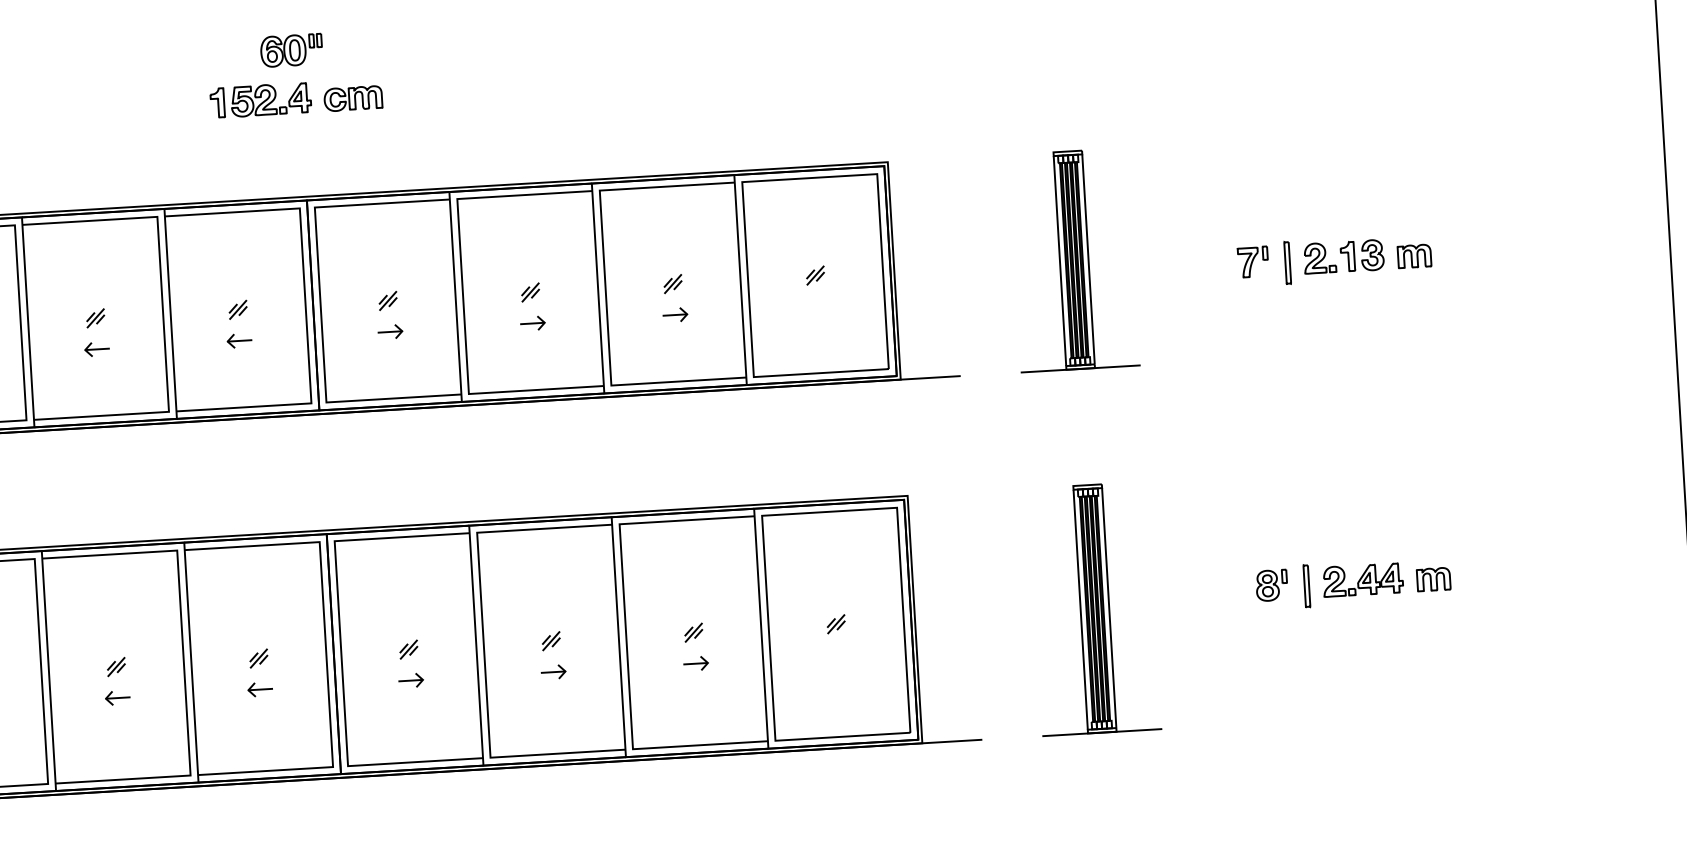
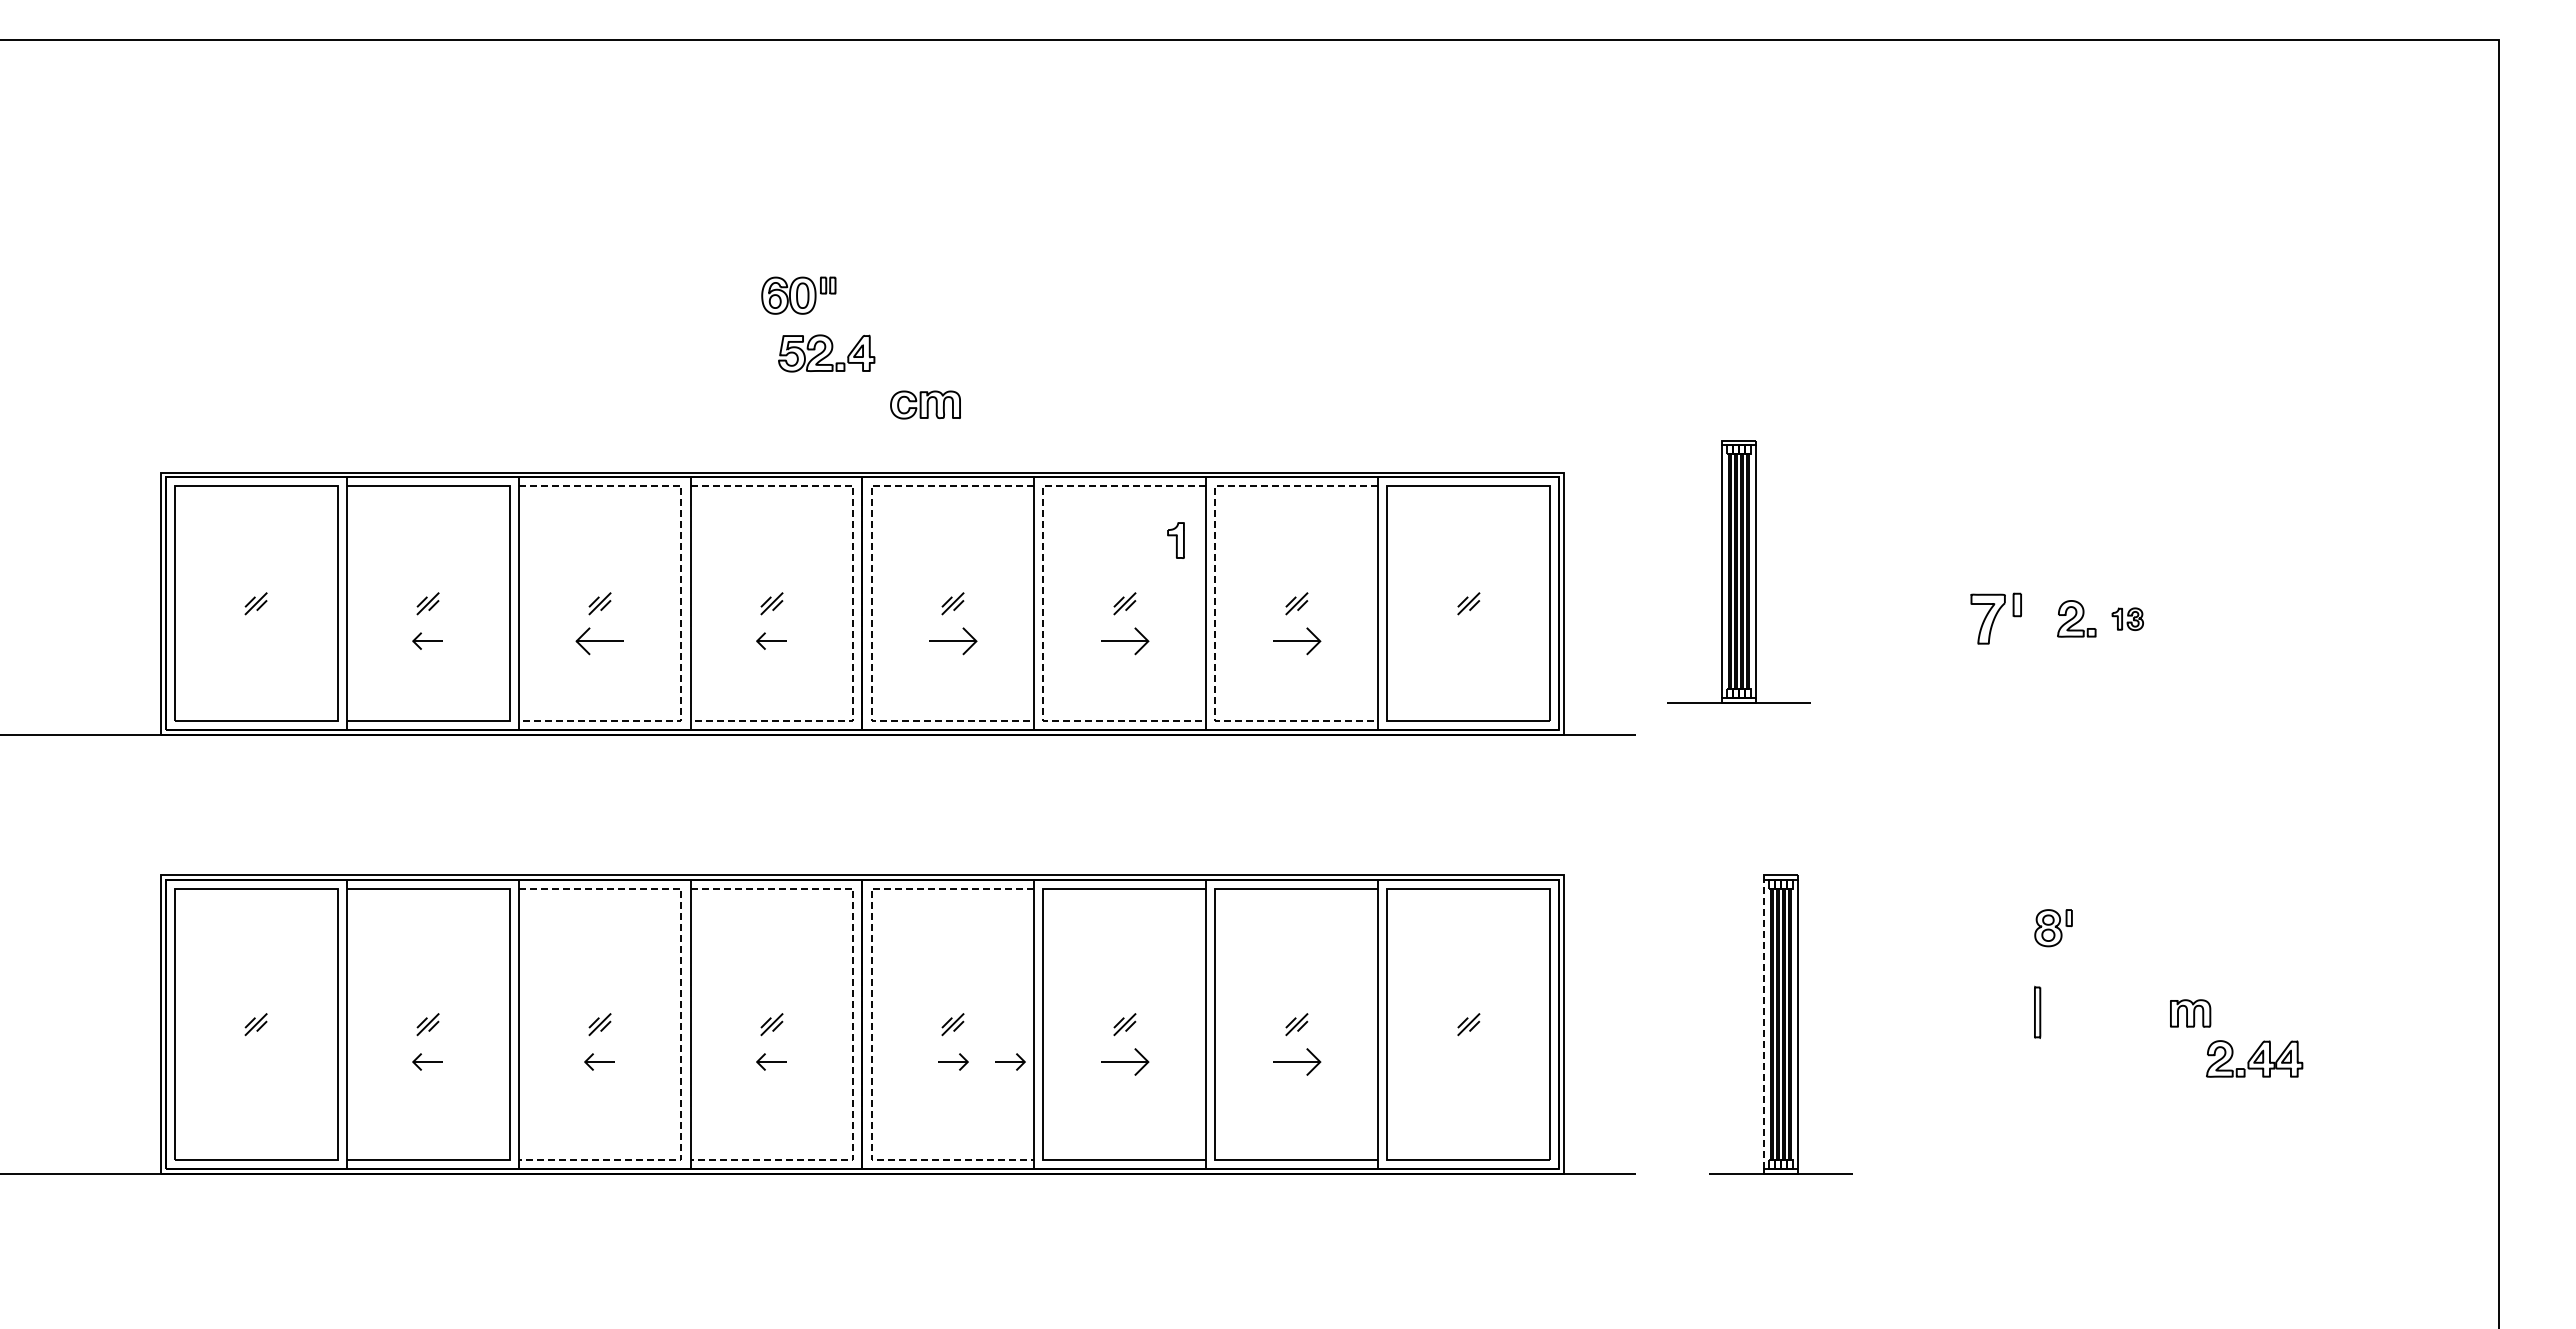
part: (291, 50) -> (798, 295), moved
part: (353, 98) -> (925, 404), moved
part: (217, 103) -> (1175, 540), moved
part: (1362, 256) -> (2127, 619), size x0.6
part: (1414, 256) -> (2190, 623), removed
part: (1073, 260) -> (1738, 571), moved
part: (1252, 261) -> (1995, 618), size x1.4
part: (1287, 262) -> (2037, 621), removed
line: (605, 287) -> (1215, 603), solid -> dashed
line: (463, 296) -> (1043, 603), solid -> dashed
line: (320, 304) -> (871, 603), solid -> dashed
line: (305, 305) -> (853, 603), solid -> dashed
line: (163, 314) -> (681, 603), solid -> dashed
part: (675, 314) -> (1297, 640), size x1.6
part: (532, 322) -> (1125, 640), size x1.6
part: (390, 331) -> (953, 640), size x1.6
part: (97, 348) -> (599, 640), size x1.6
part: (1362, 579) -> (2254, 1058), moved
part: (1271, 585) -> (2053, 928), moved
line: (1080, 609) -> (1763, 1024), solid -> dashed
line: (341, 653) -> (871, 1024), solid -> dashed
line: (326, 654) -> (853, 1024), solid -> dashed
line: (183, 662) -> (681, 1024), solid -> dashed
part: (696, 663) -> (1297, 1061), size x1.6
part: (553, 671) -> (1125, 1061), size x1.6
part: (458, 677) -> (1010, 1061), added

